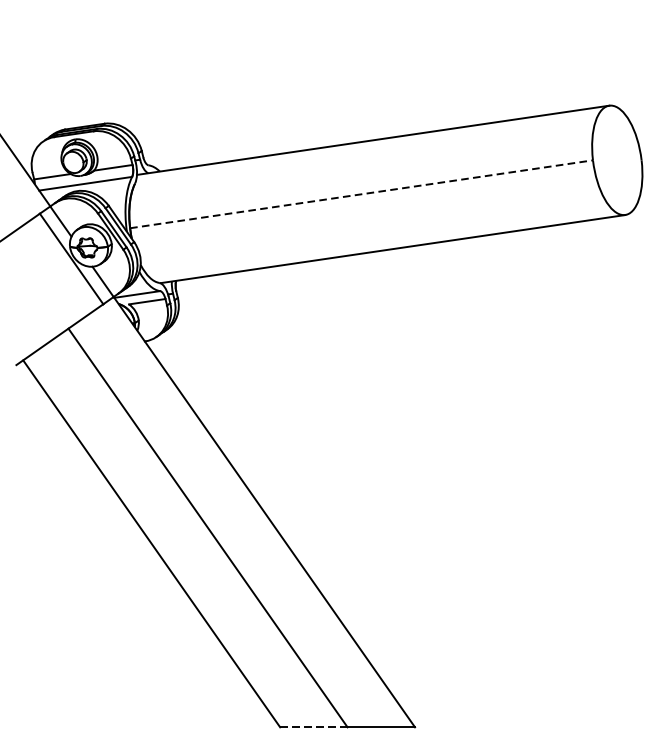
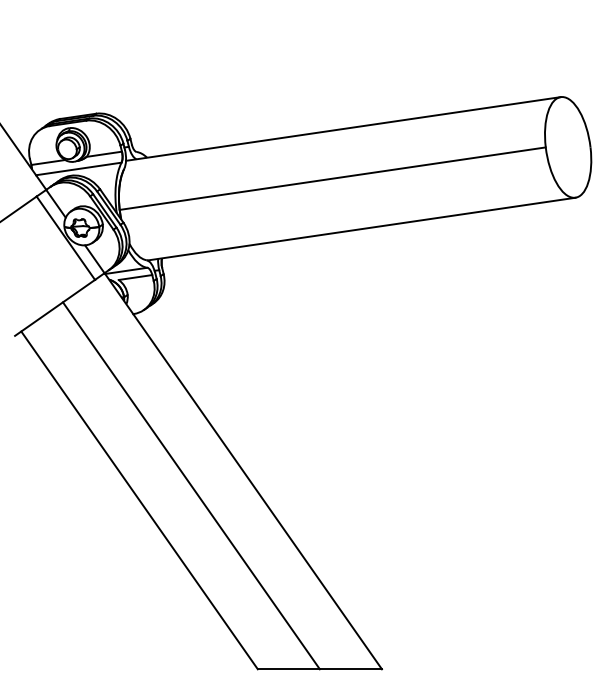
line: (362, 194) -> (333, 178), dashed -> solid
line: (314, 727) -> (289, 669), dashed -> solid

